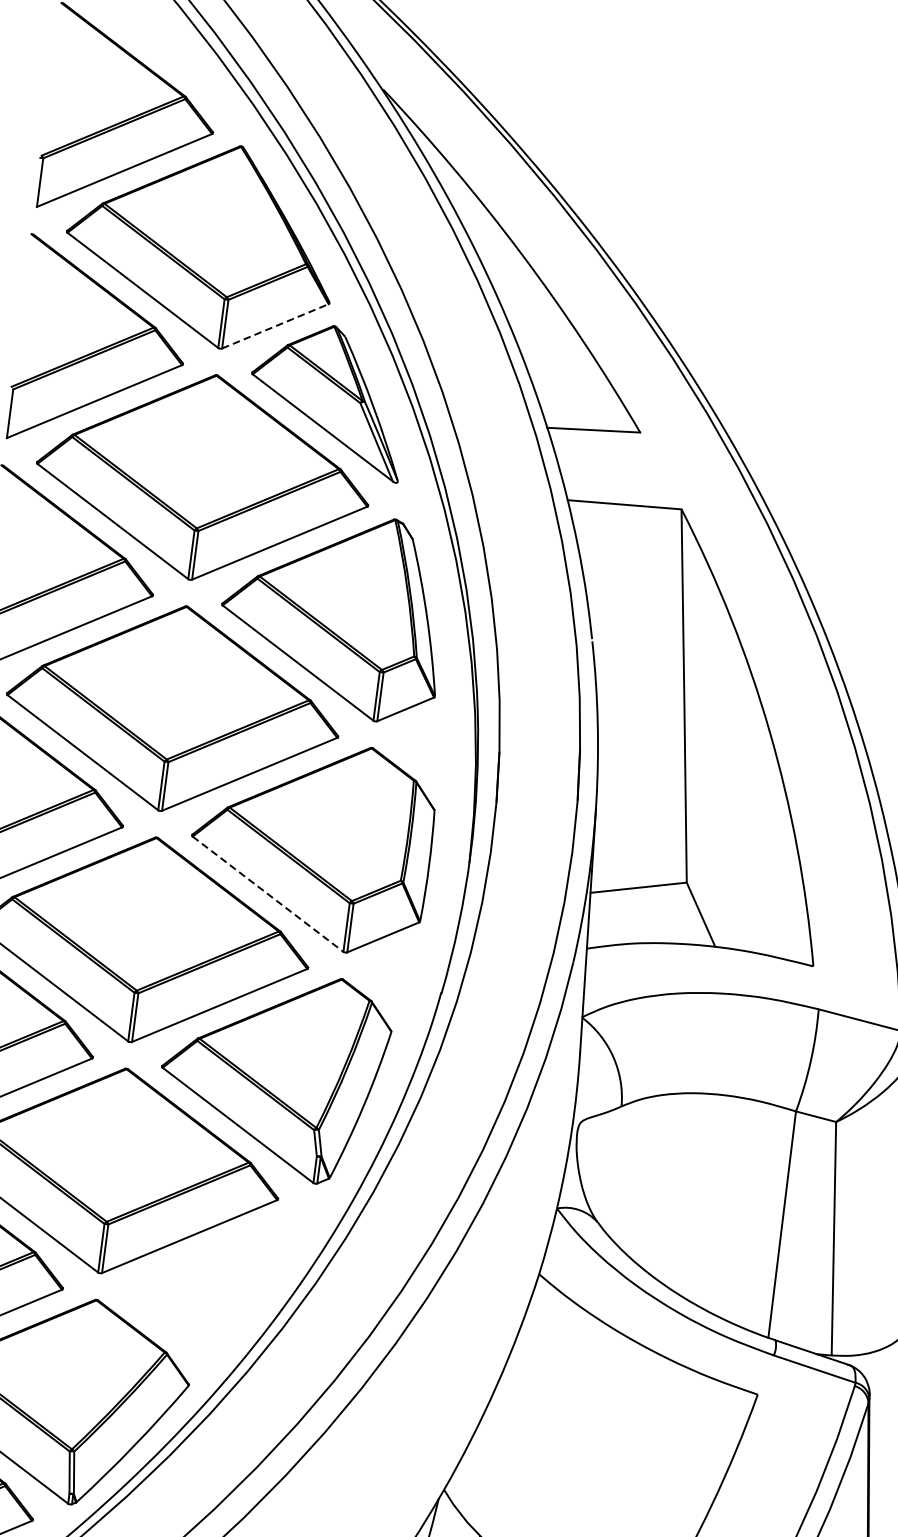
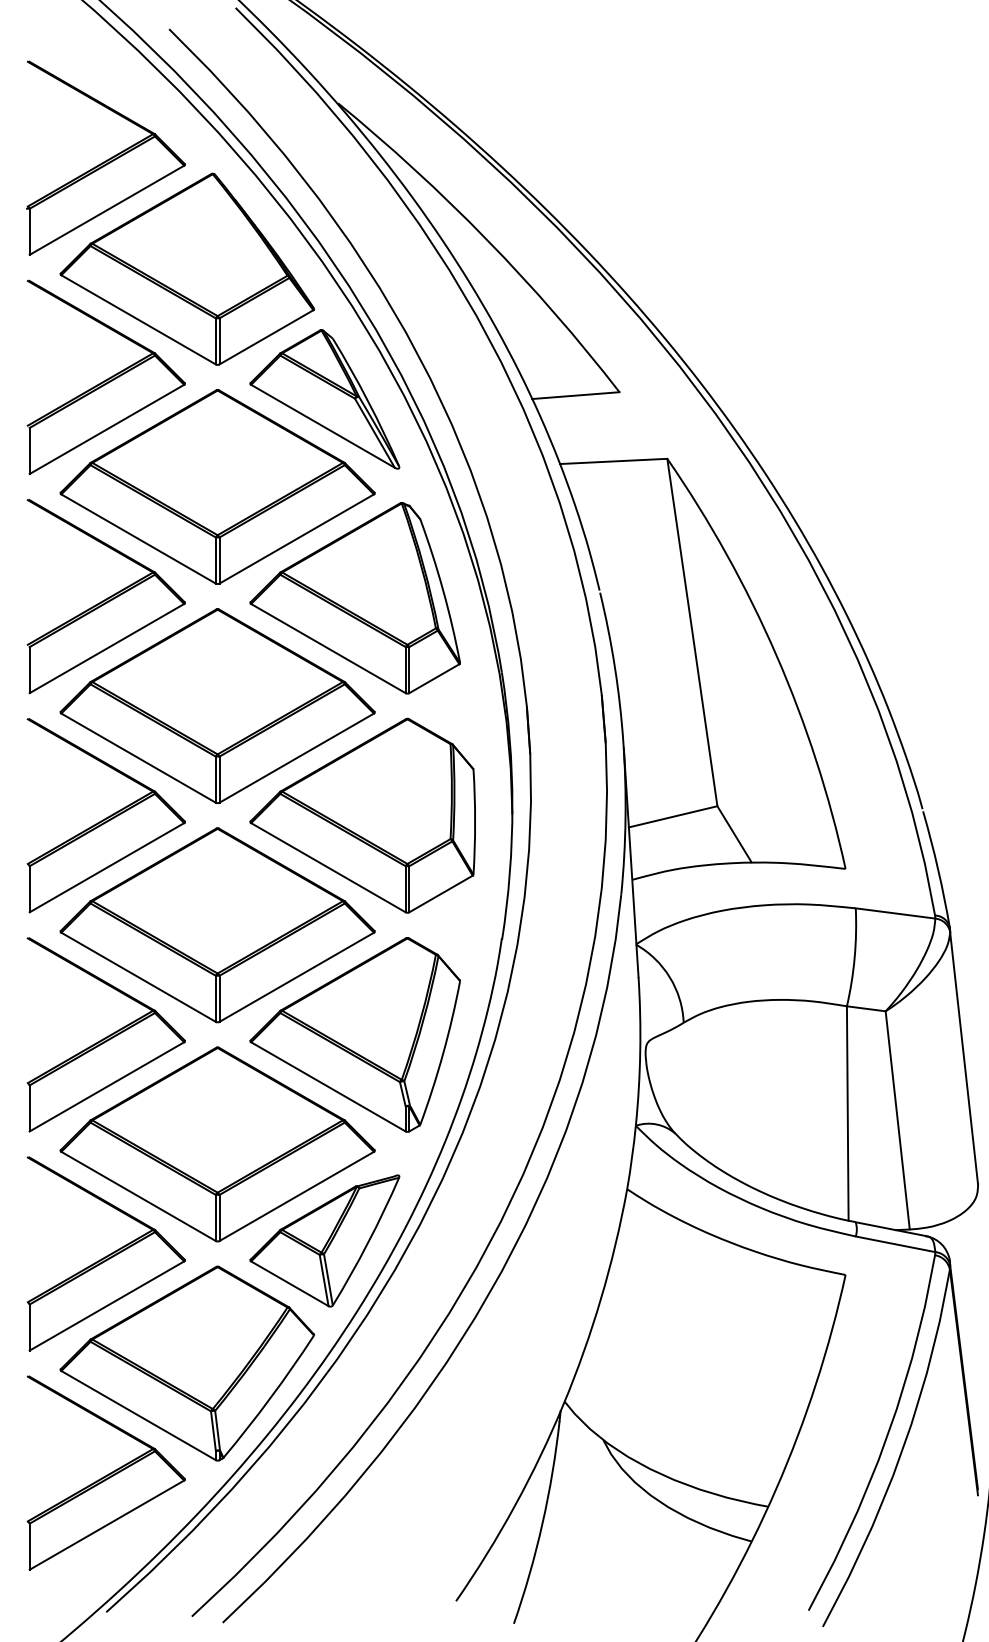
line: (275, 326) -> (266, 337), dashed -> solid
line: (268, 894) -> (328, 867), dashed -> solid
part: (212, 1286) -> (324, 1240), added

